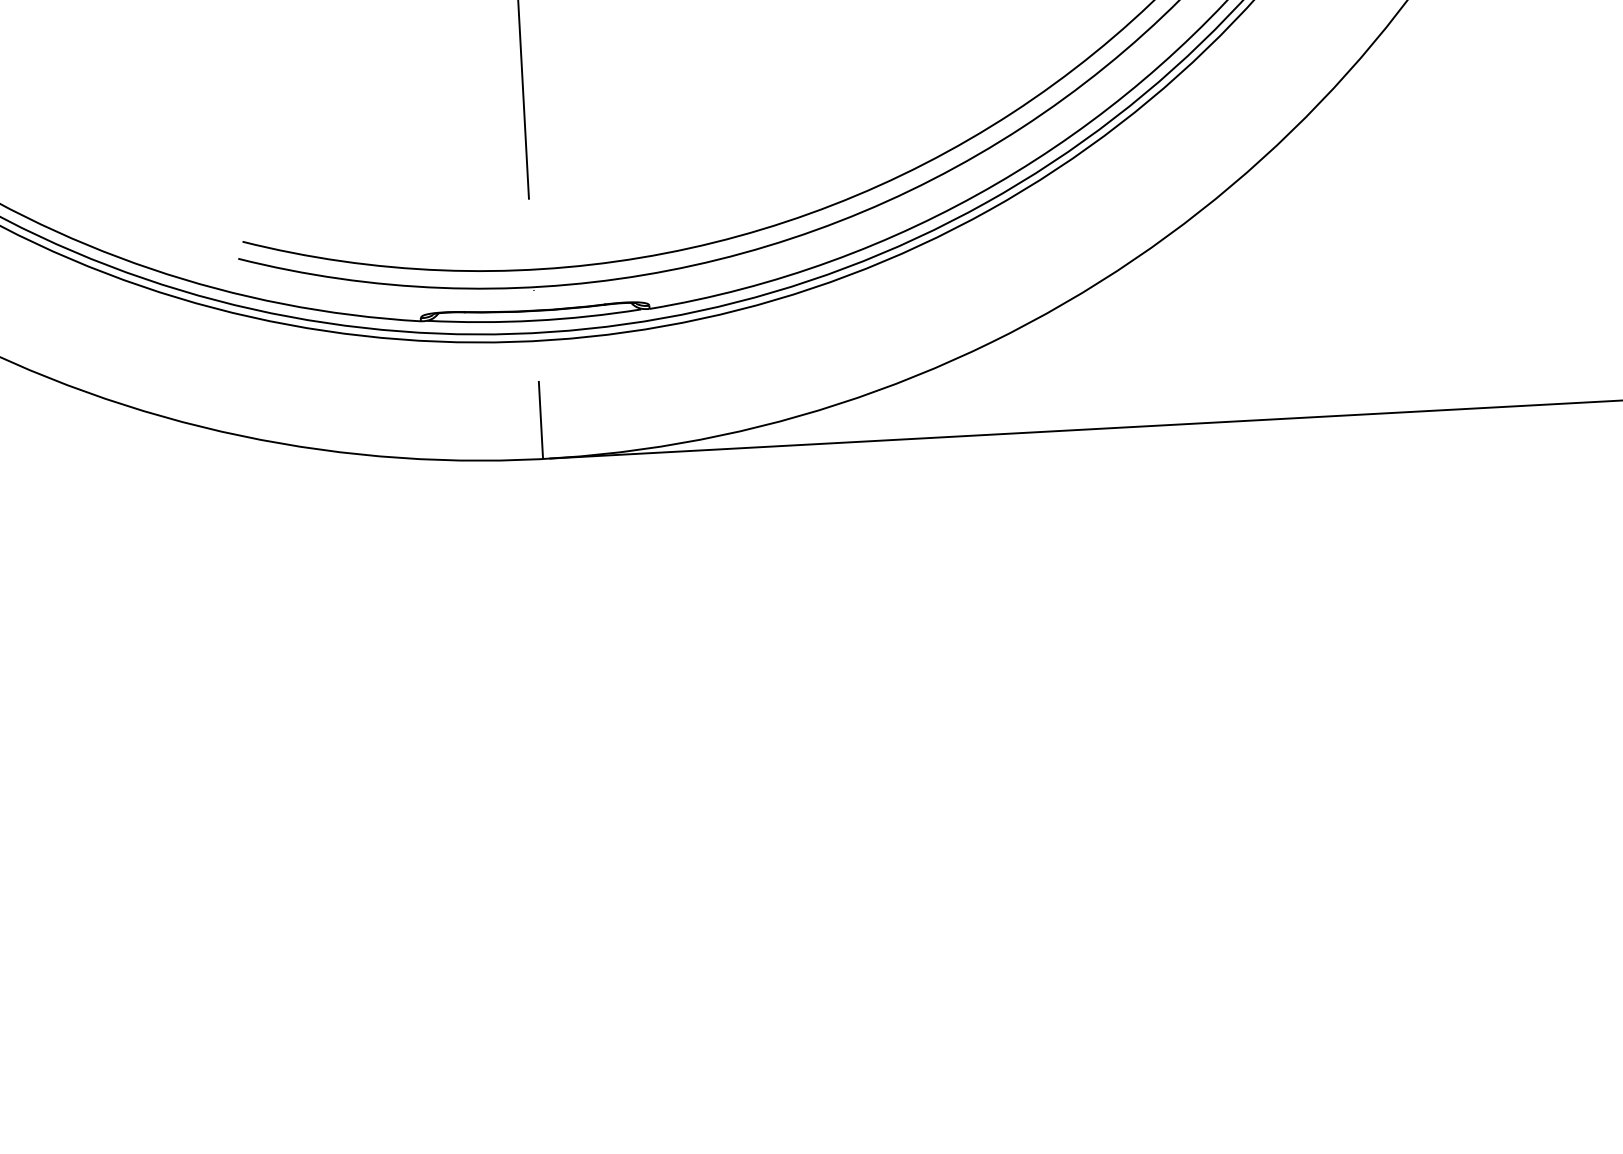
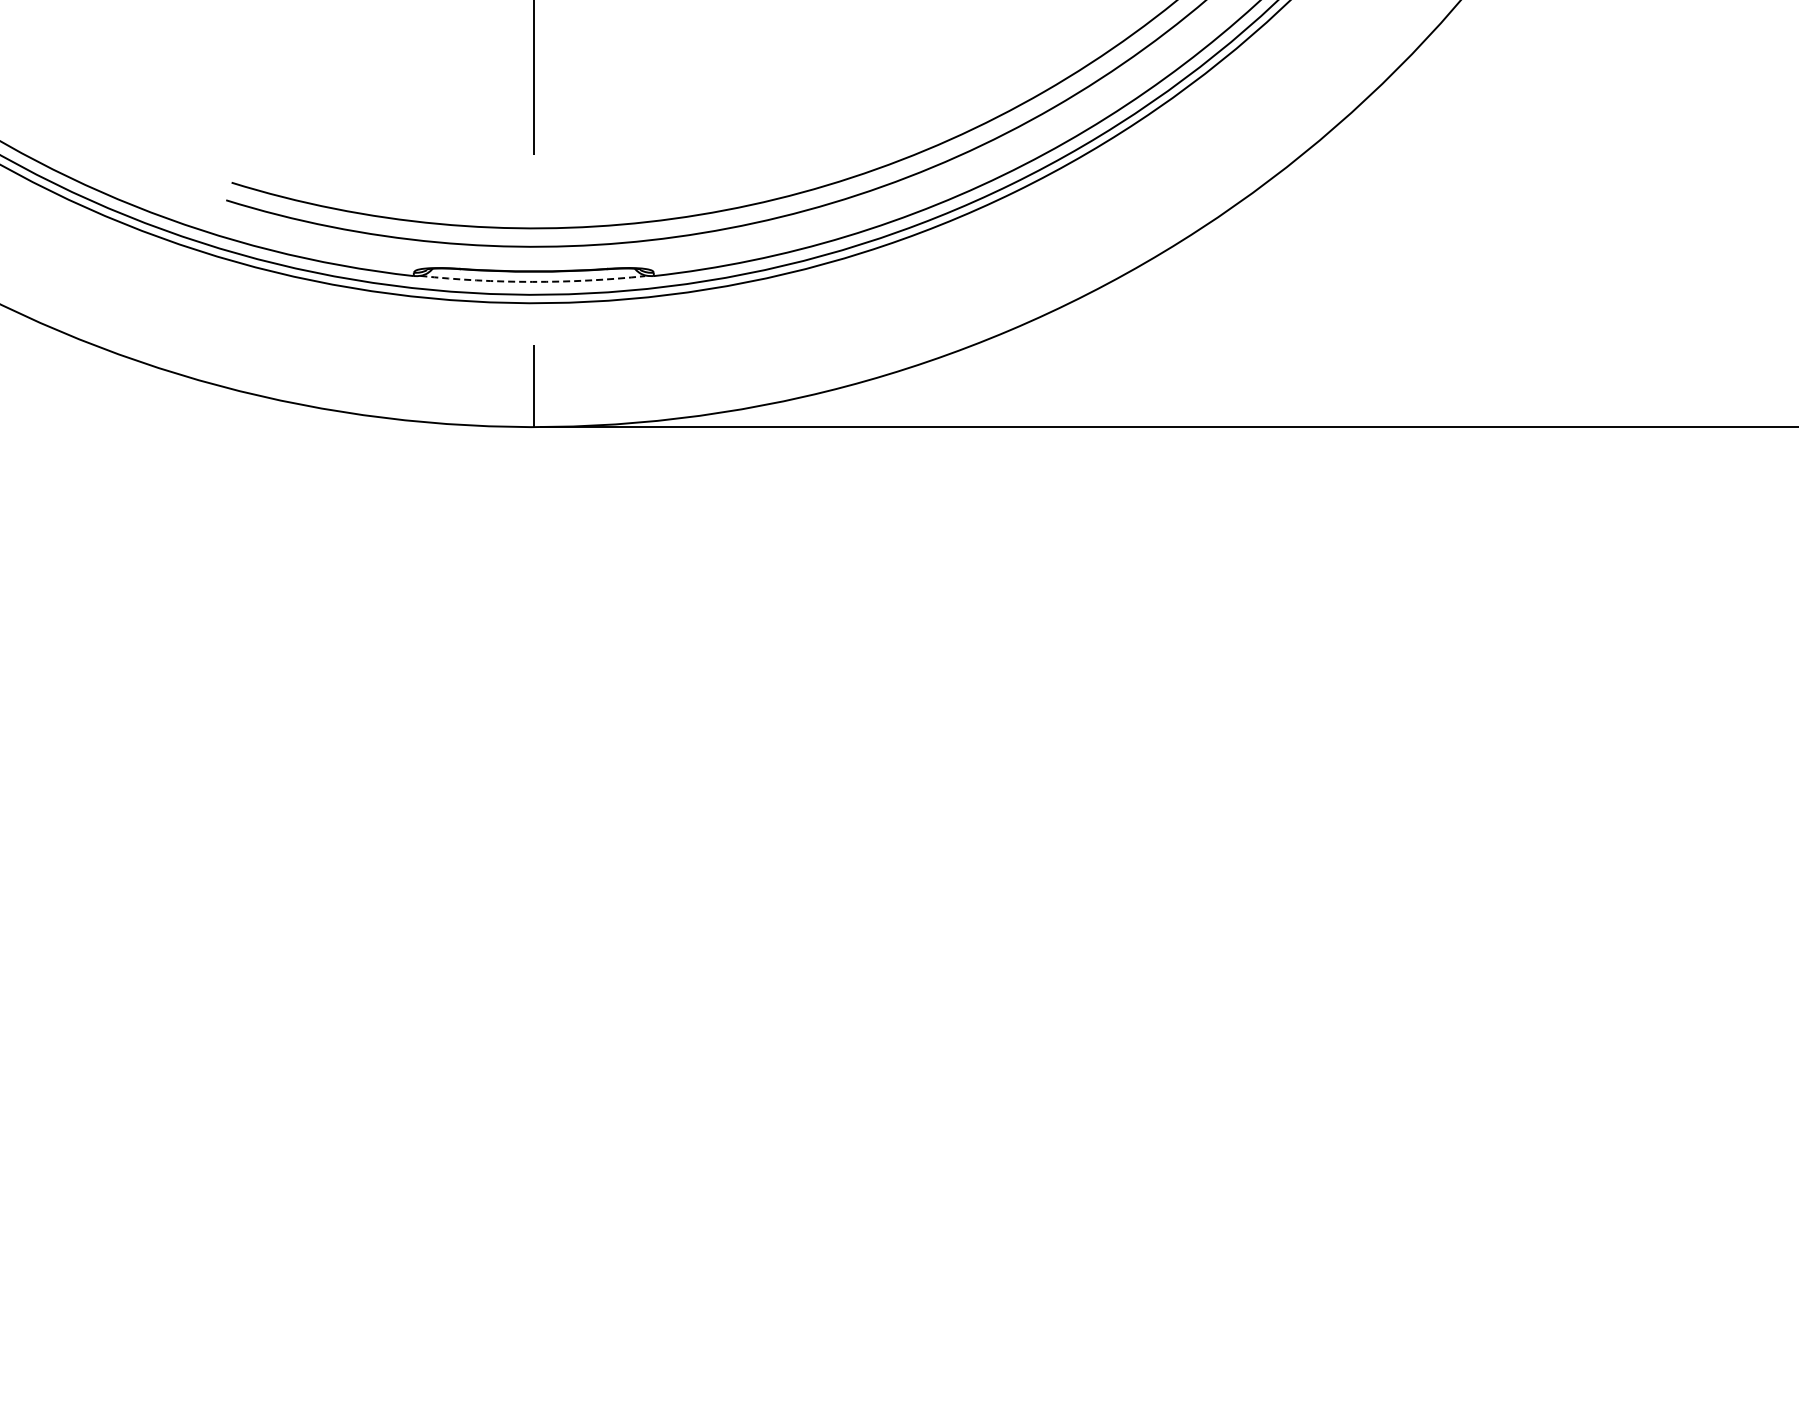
arc: (534, 320) -> (532, 281), solid -> dashed

